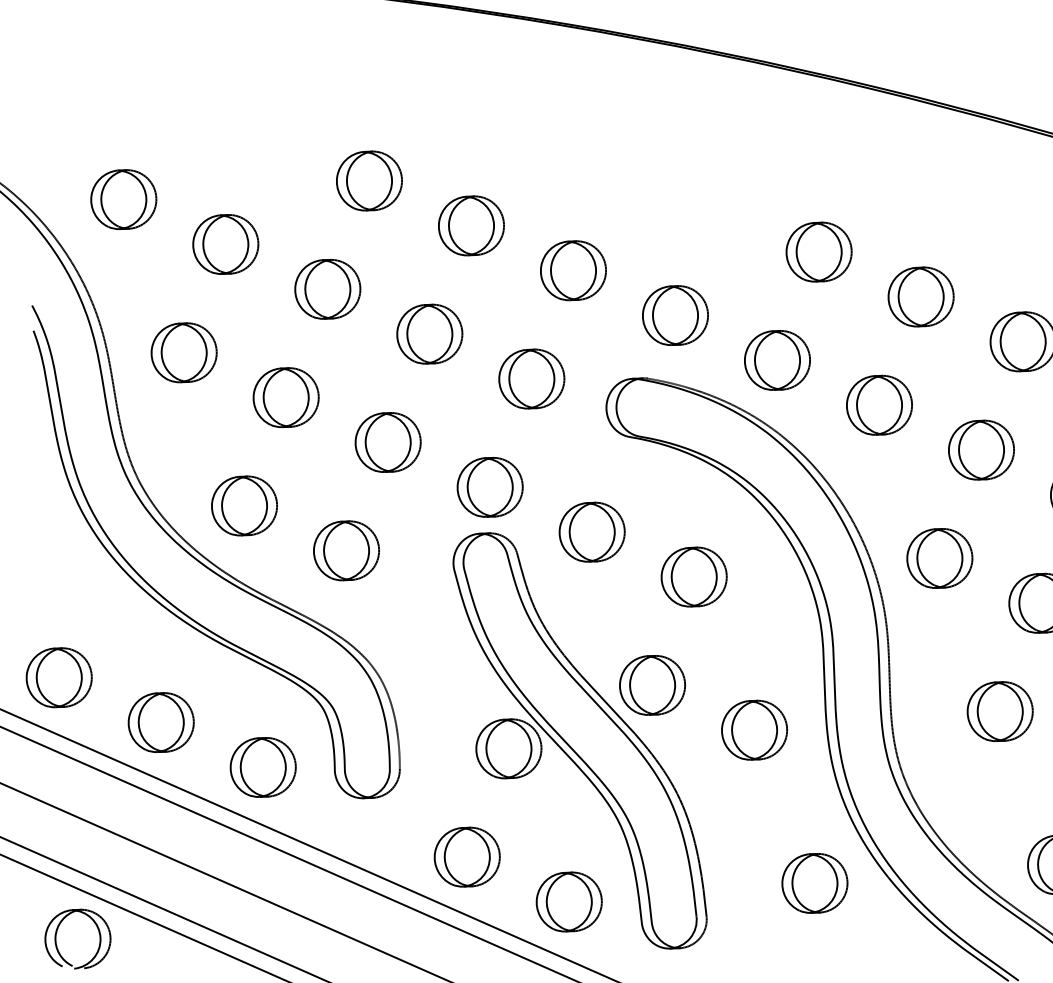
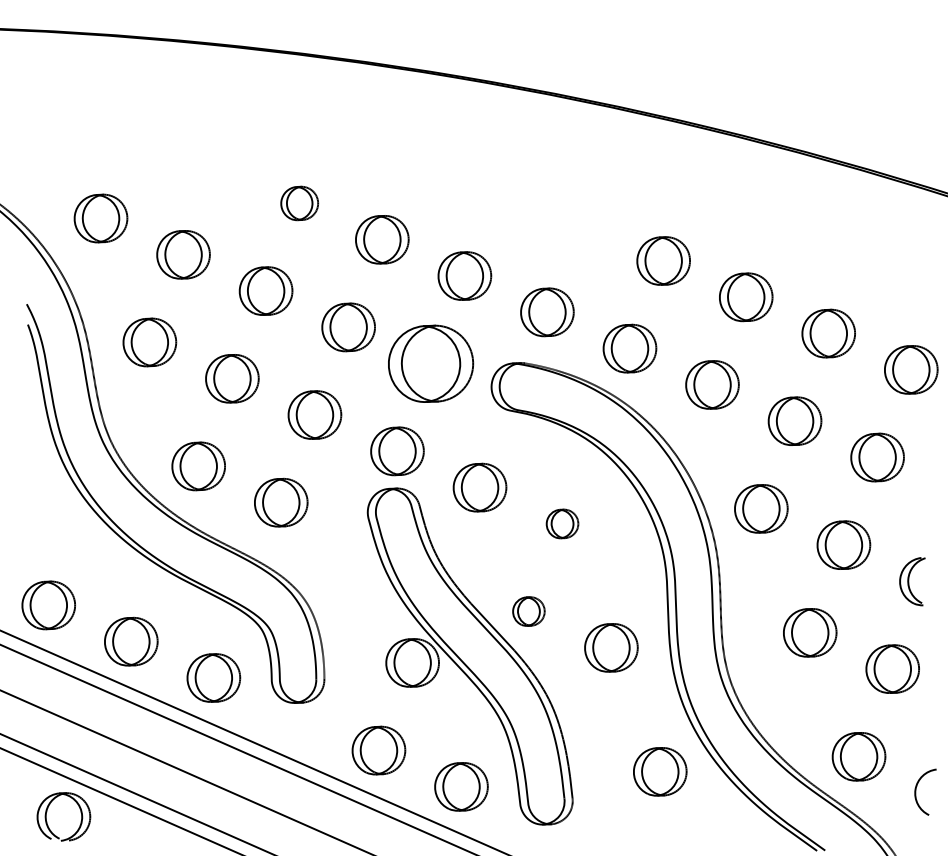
part: (369, 181) -> (299, 203), size x0.7
part: (532, 378) -> (431, 363), size x1.6
part: (694, 576) -> (562, 523), size x0.6
part: (652, 685) -> (528, 611), size x0.6

